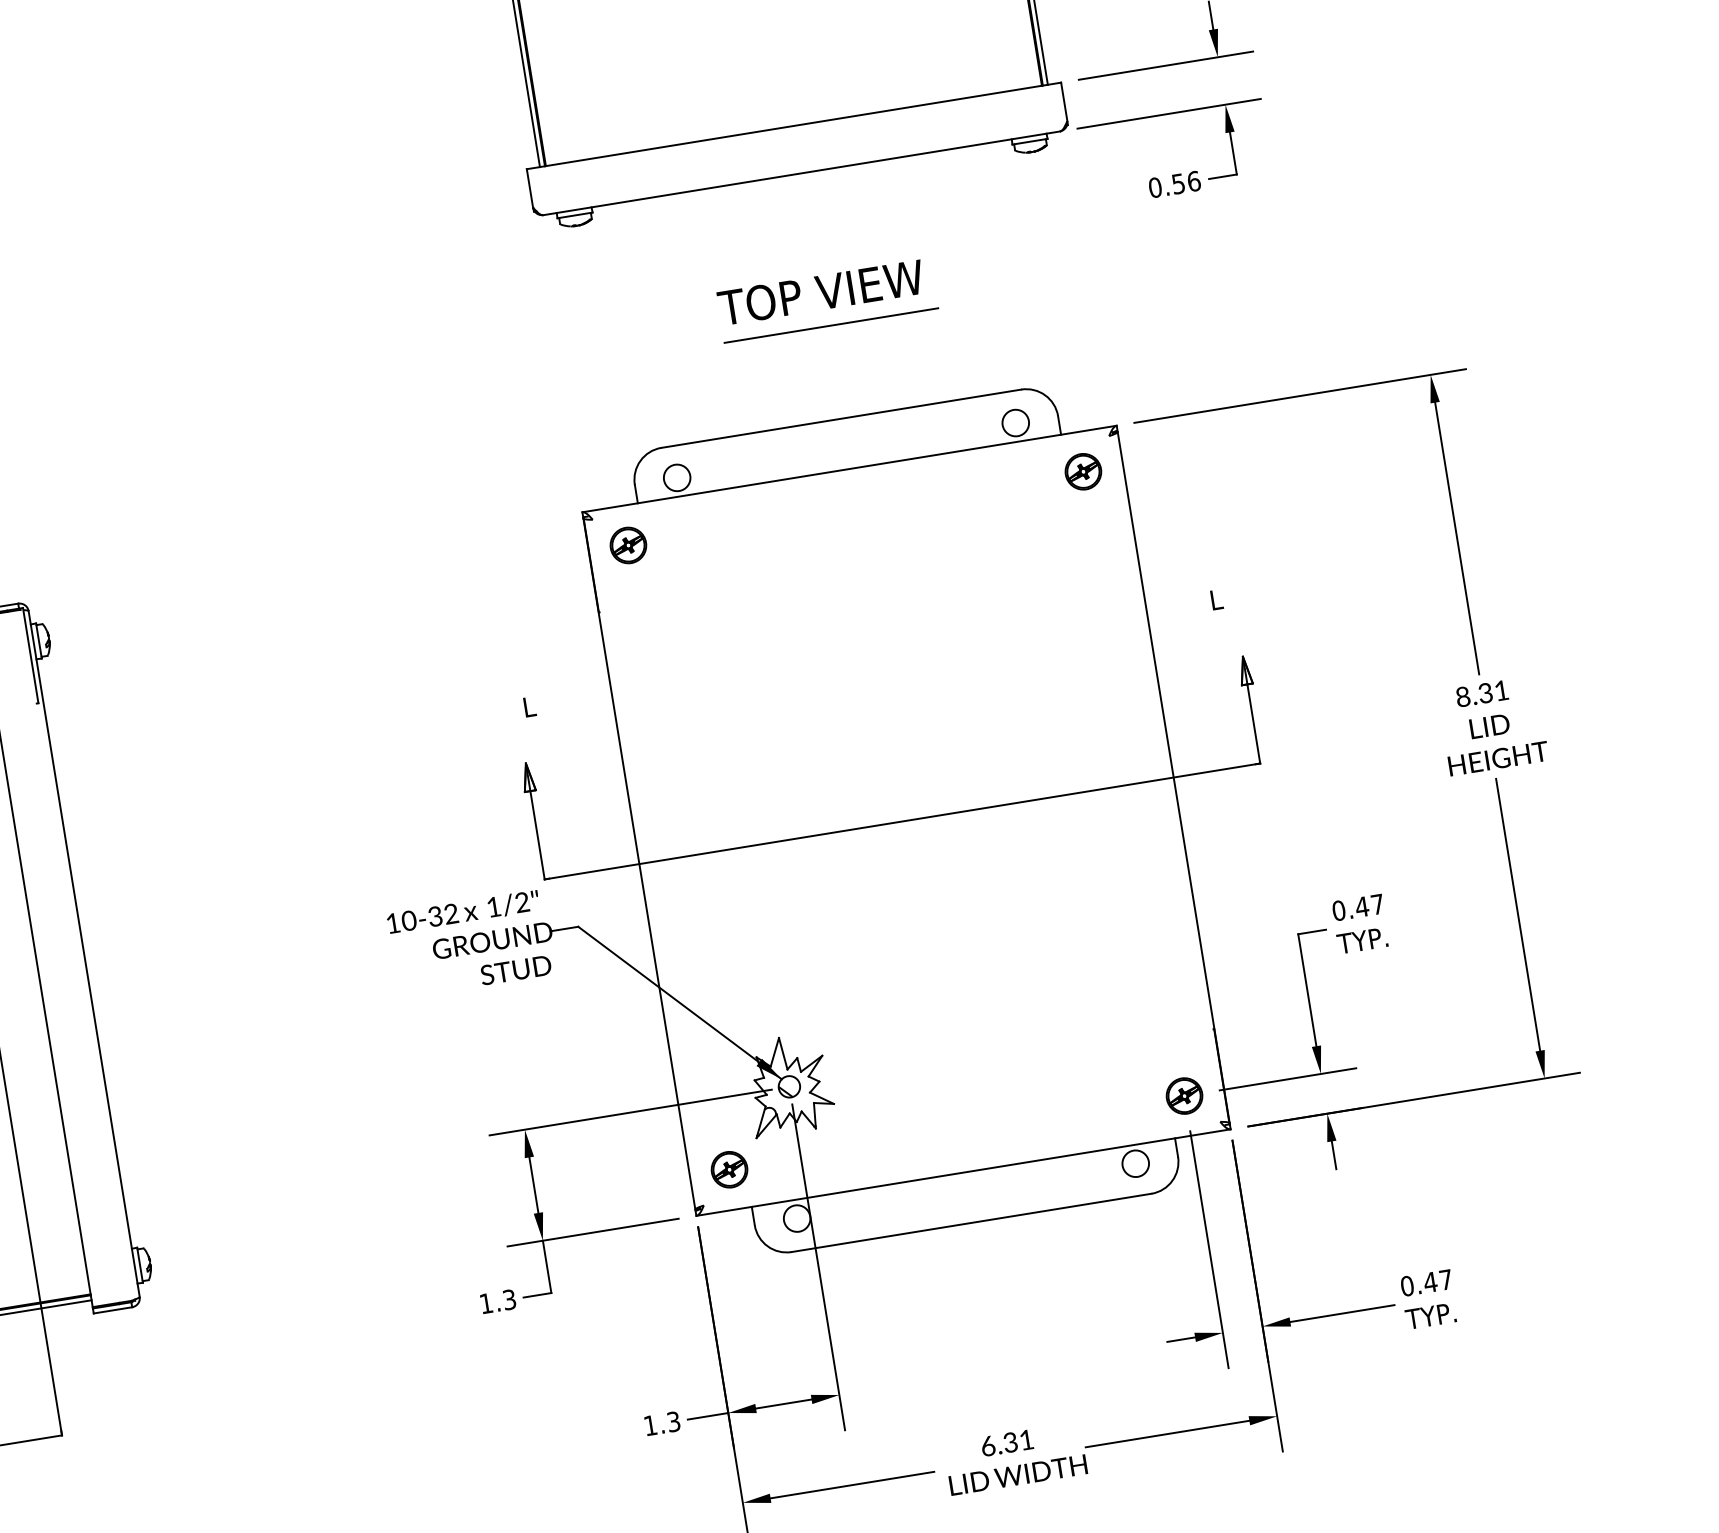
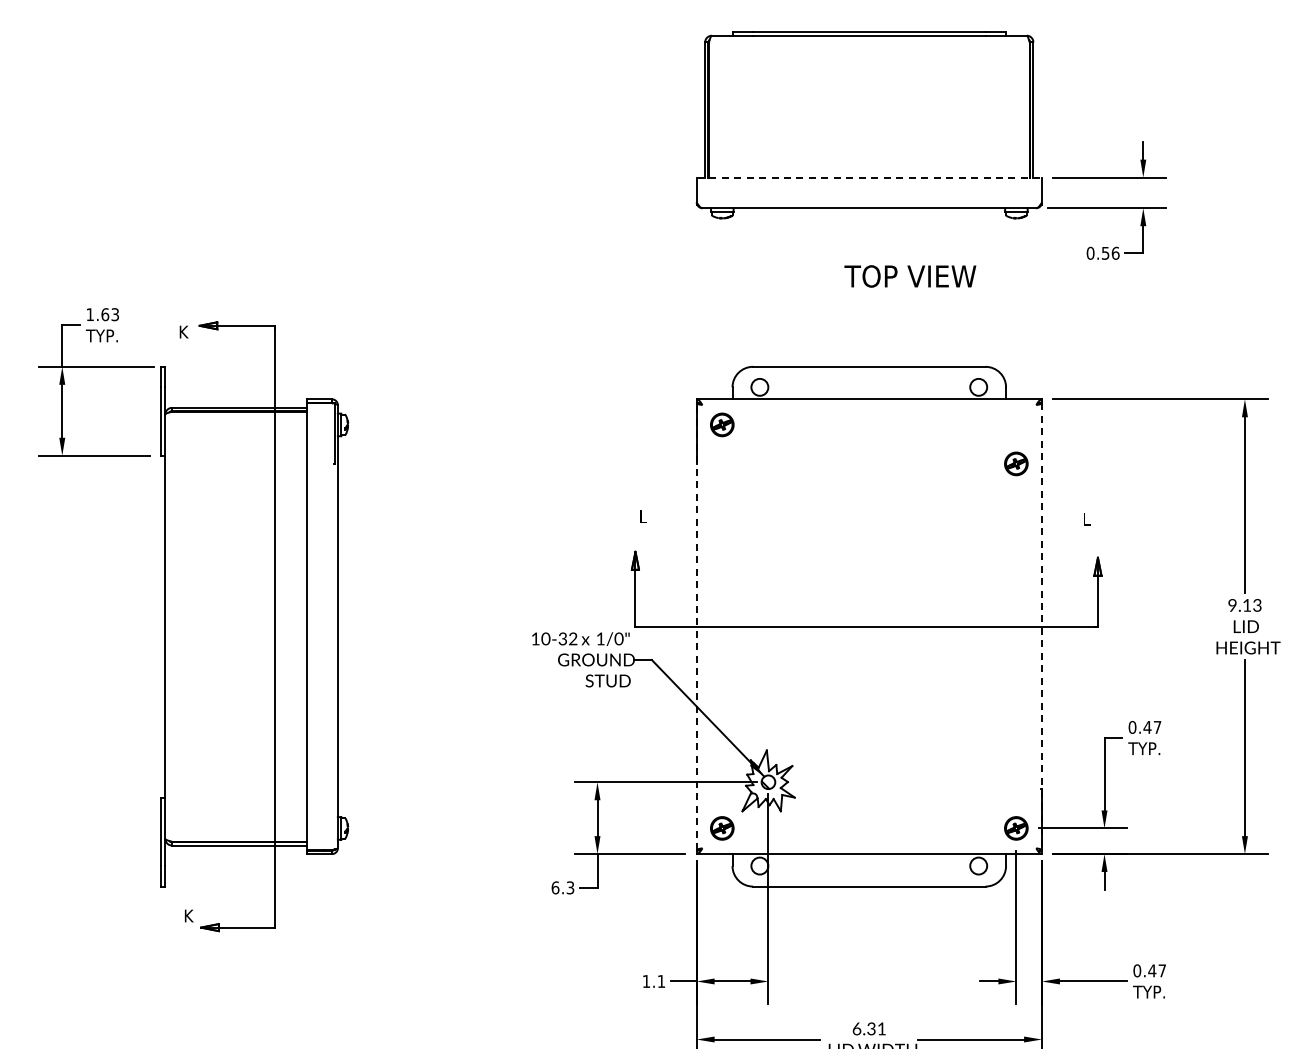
line: (794, 125) -> (869, 177), solid -> dashed
text: (821, 292) -> (910, 276), moved
line: (831, 326) -> (872, 307), removed
part: (1083, 471) -> (1016, 463), moved
text: (1481, 693) -> (1244, 605), 8.31 -> 9.13
line: (1174, 778) -> (1042, 627), solid -> dashed
line: (639, 863) -> (696, 626), solid -> dashed
text: (521, 905) -> (618, 640), 1/2" -> 1/0"
text: (486, 1302) -> (555, 887), 1.3 -> 6.3
text: (673, 1421) -> (661, 981), 1.3 -> 1.1

